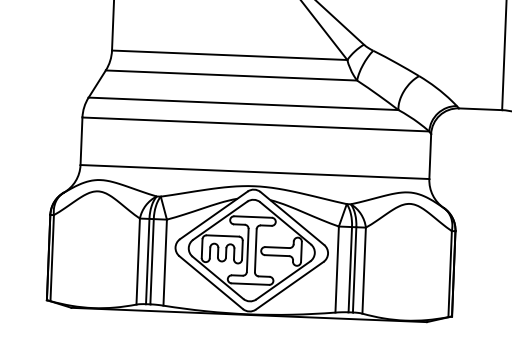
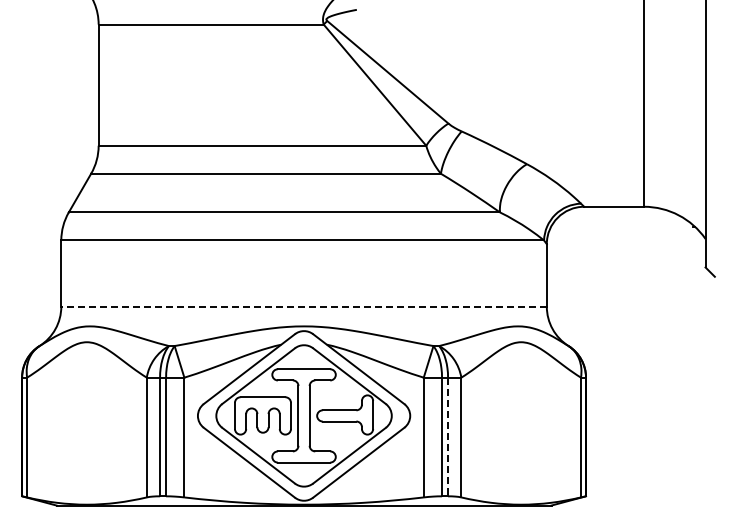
line: (255, 171) -> (304, 306), solid -> dashed
line: (354, 270) -> (448, 437), solid -> dashed

